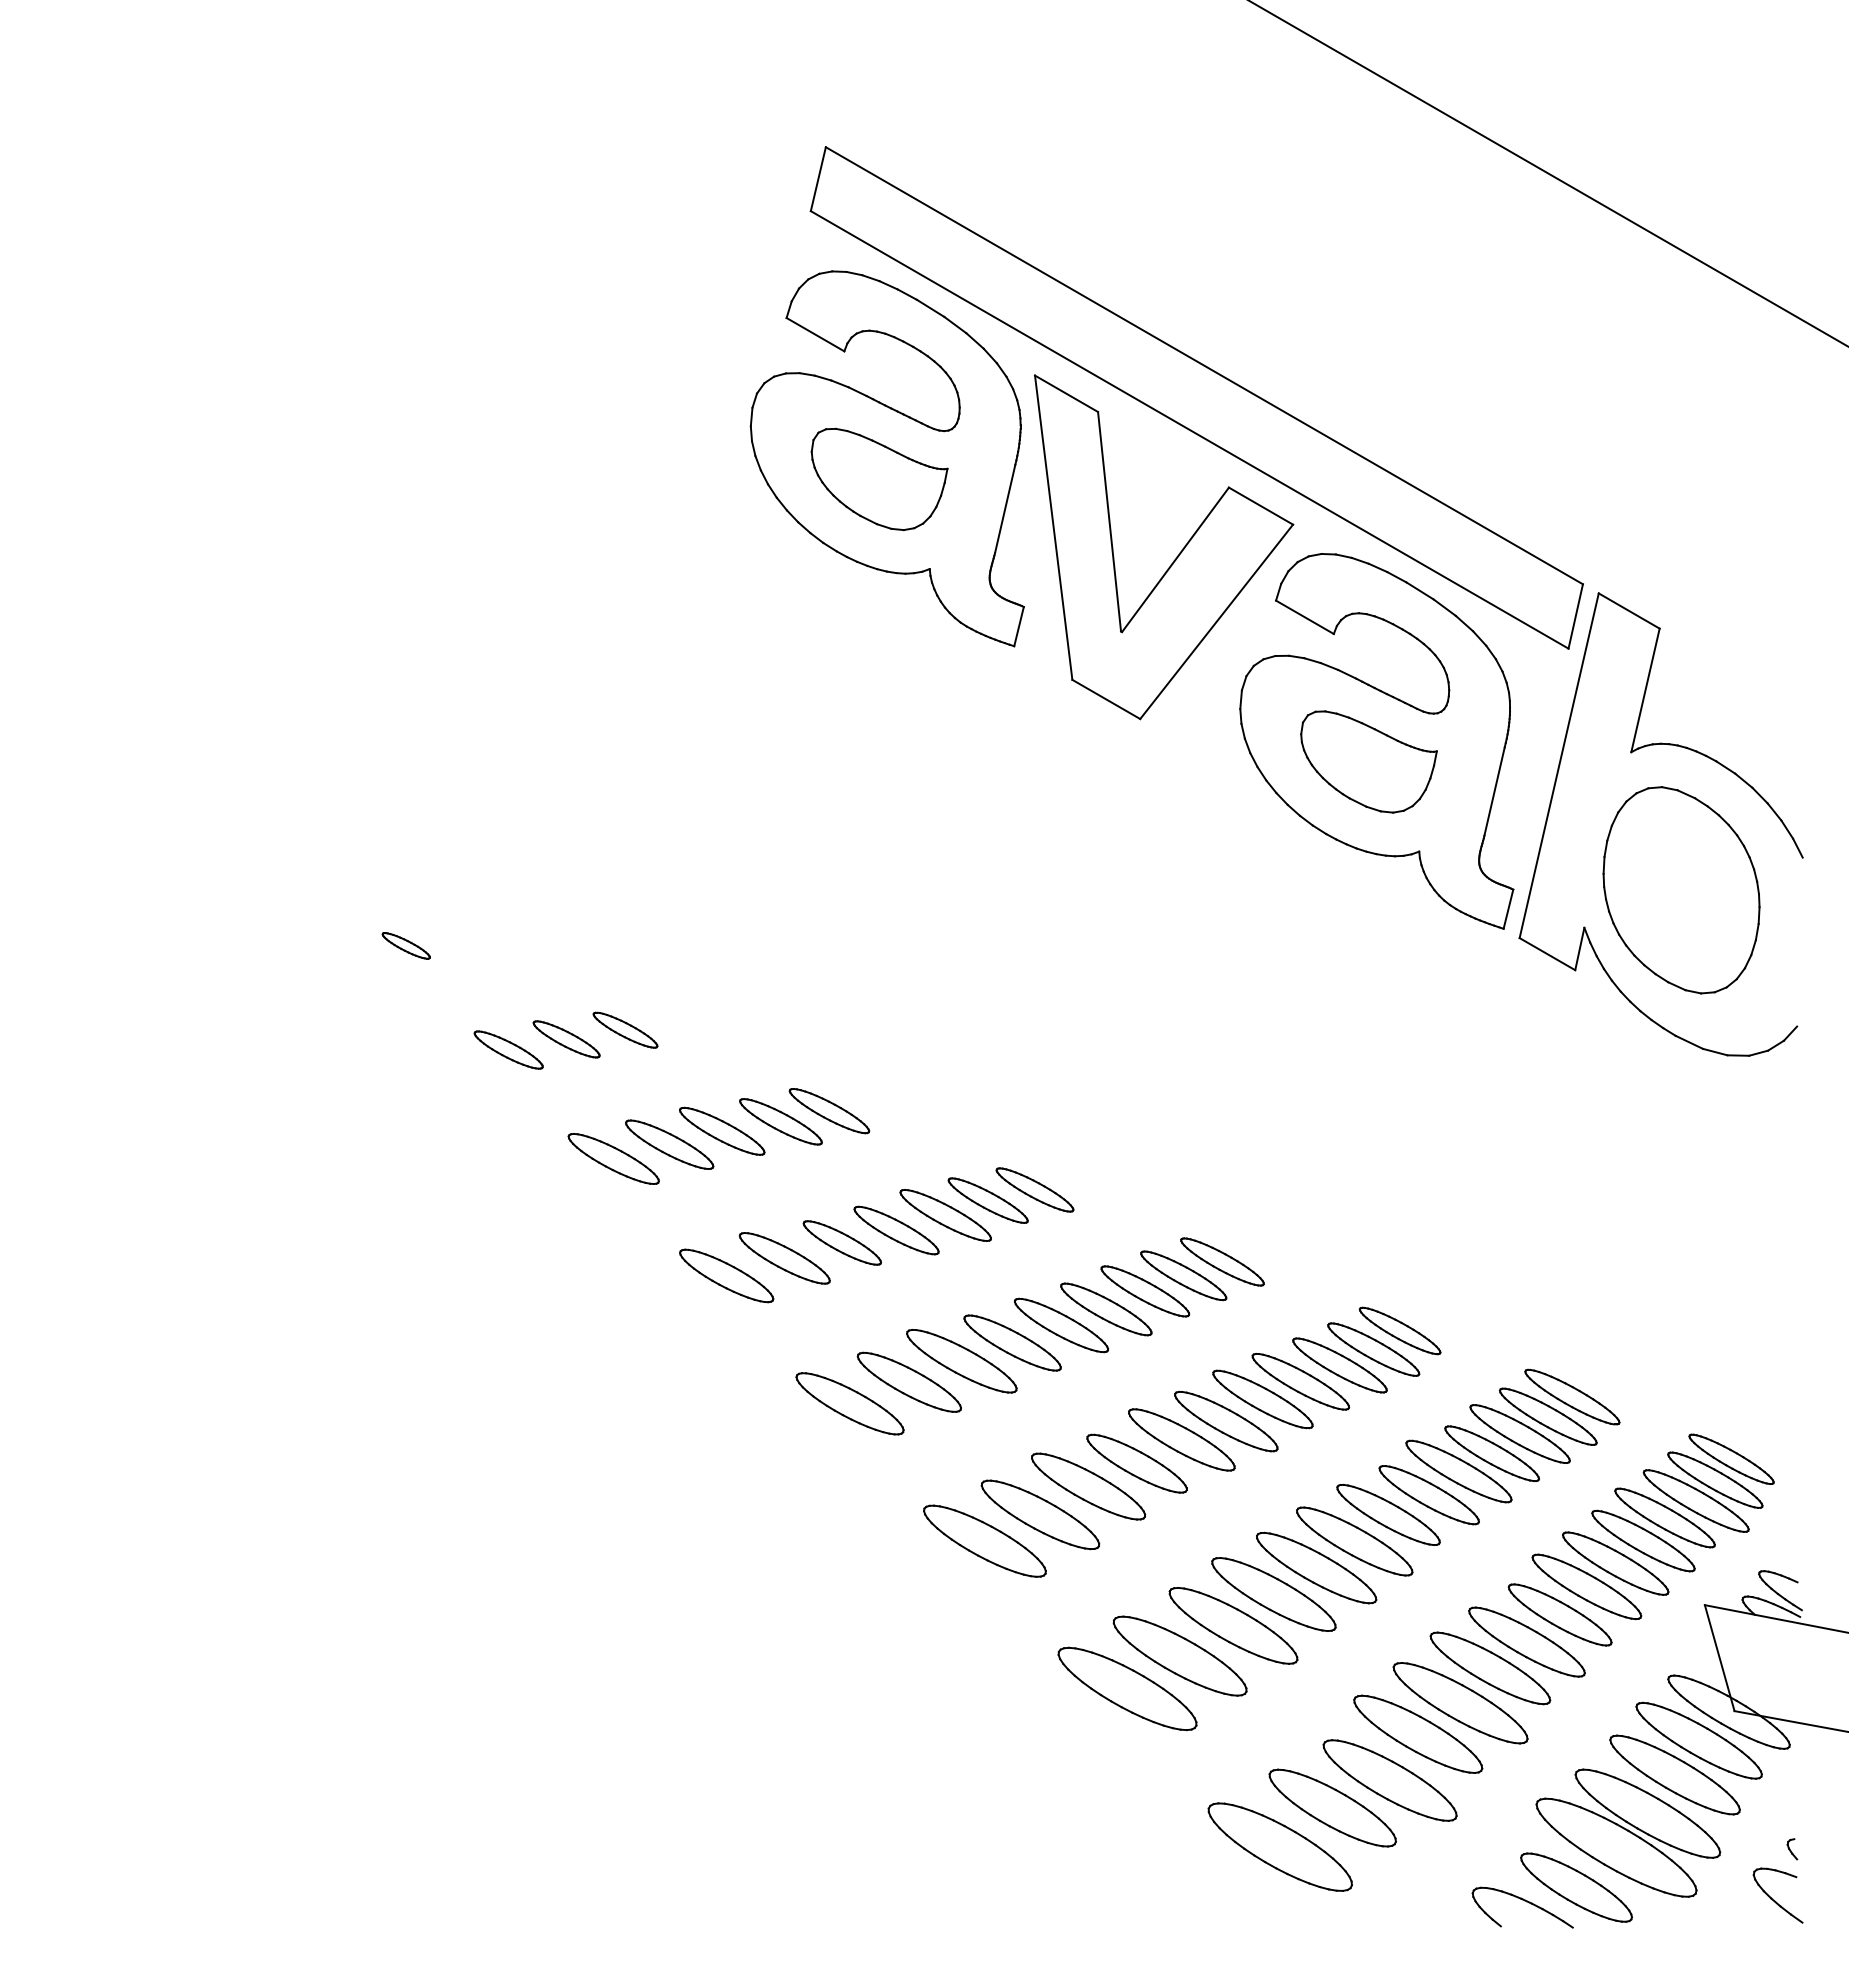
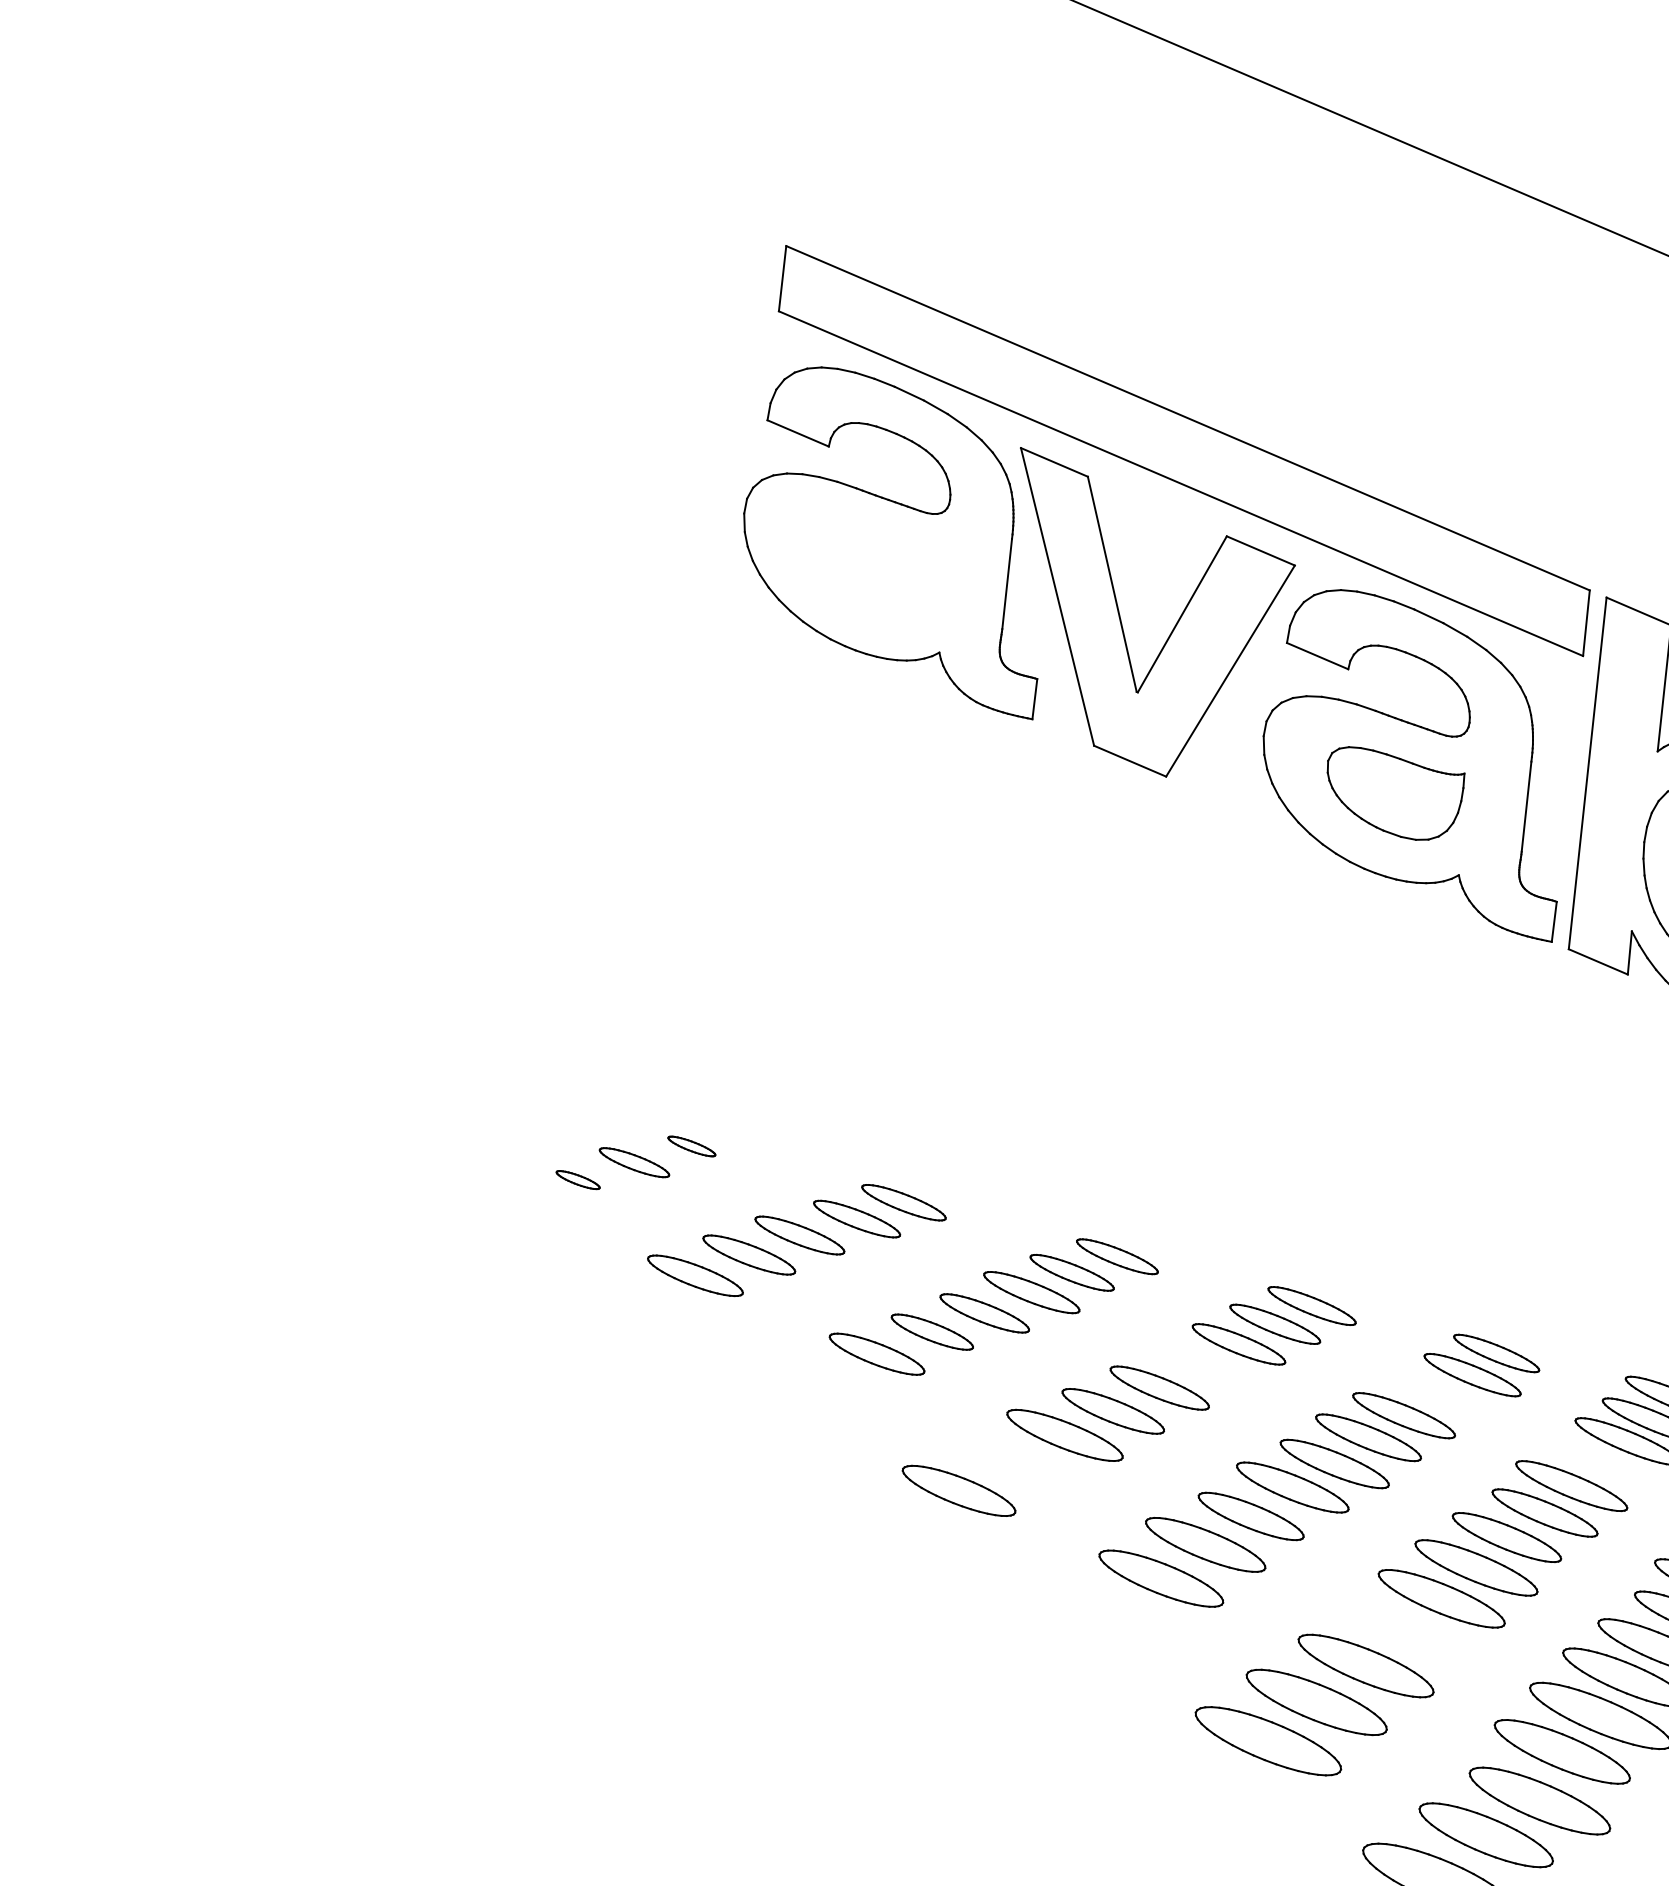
part: (879, 479) -> (878, 569), removed
part: (405, 945) -> (463, 1088), removed
part: (625, 1029) -> (691, 1145), size x0.7
part: (508, 1049) -> (577, 1179), size x0.6
part: (726, 1275) -> (821, 1378), removed
part: (1106, 1309) -> (1202, 1366), removed
part: (1339, 1365) -> (1440, 1394), removed
part: (908, 1381) -> (1014, 1461), removed
part: (1491, 1453) -> (1601, 1464), removed
part: (984, 1540) -> (1108, 1610), removed
part: (1273, 1594) -> (1402, 1630), removed

